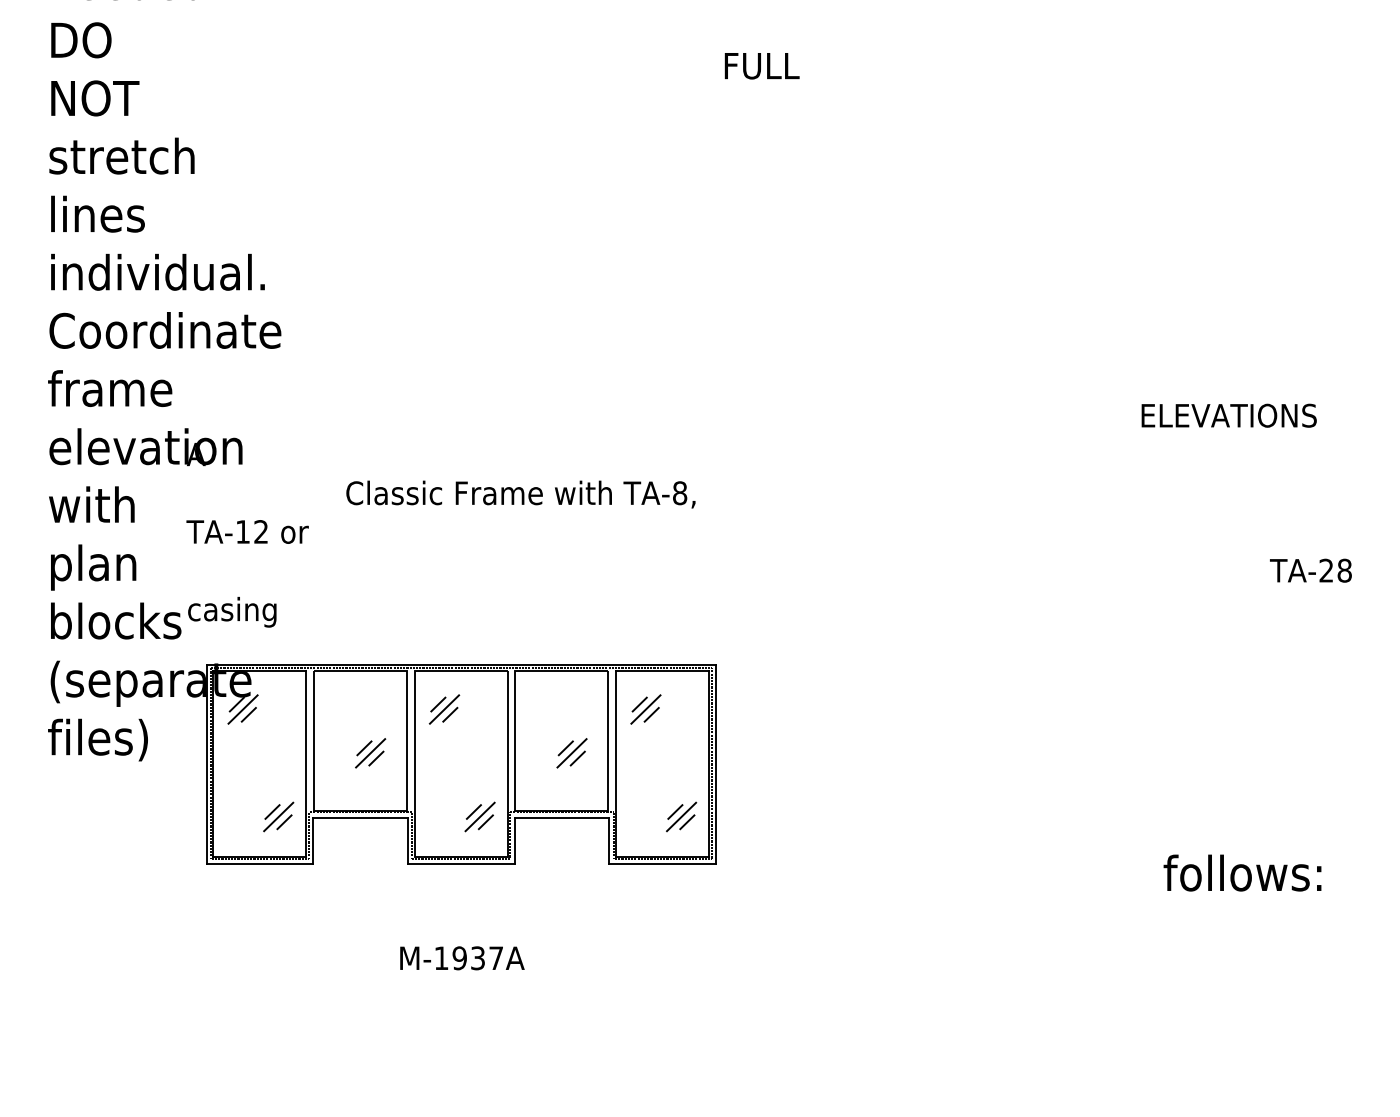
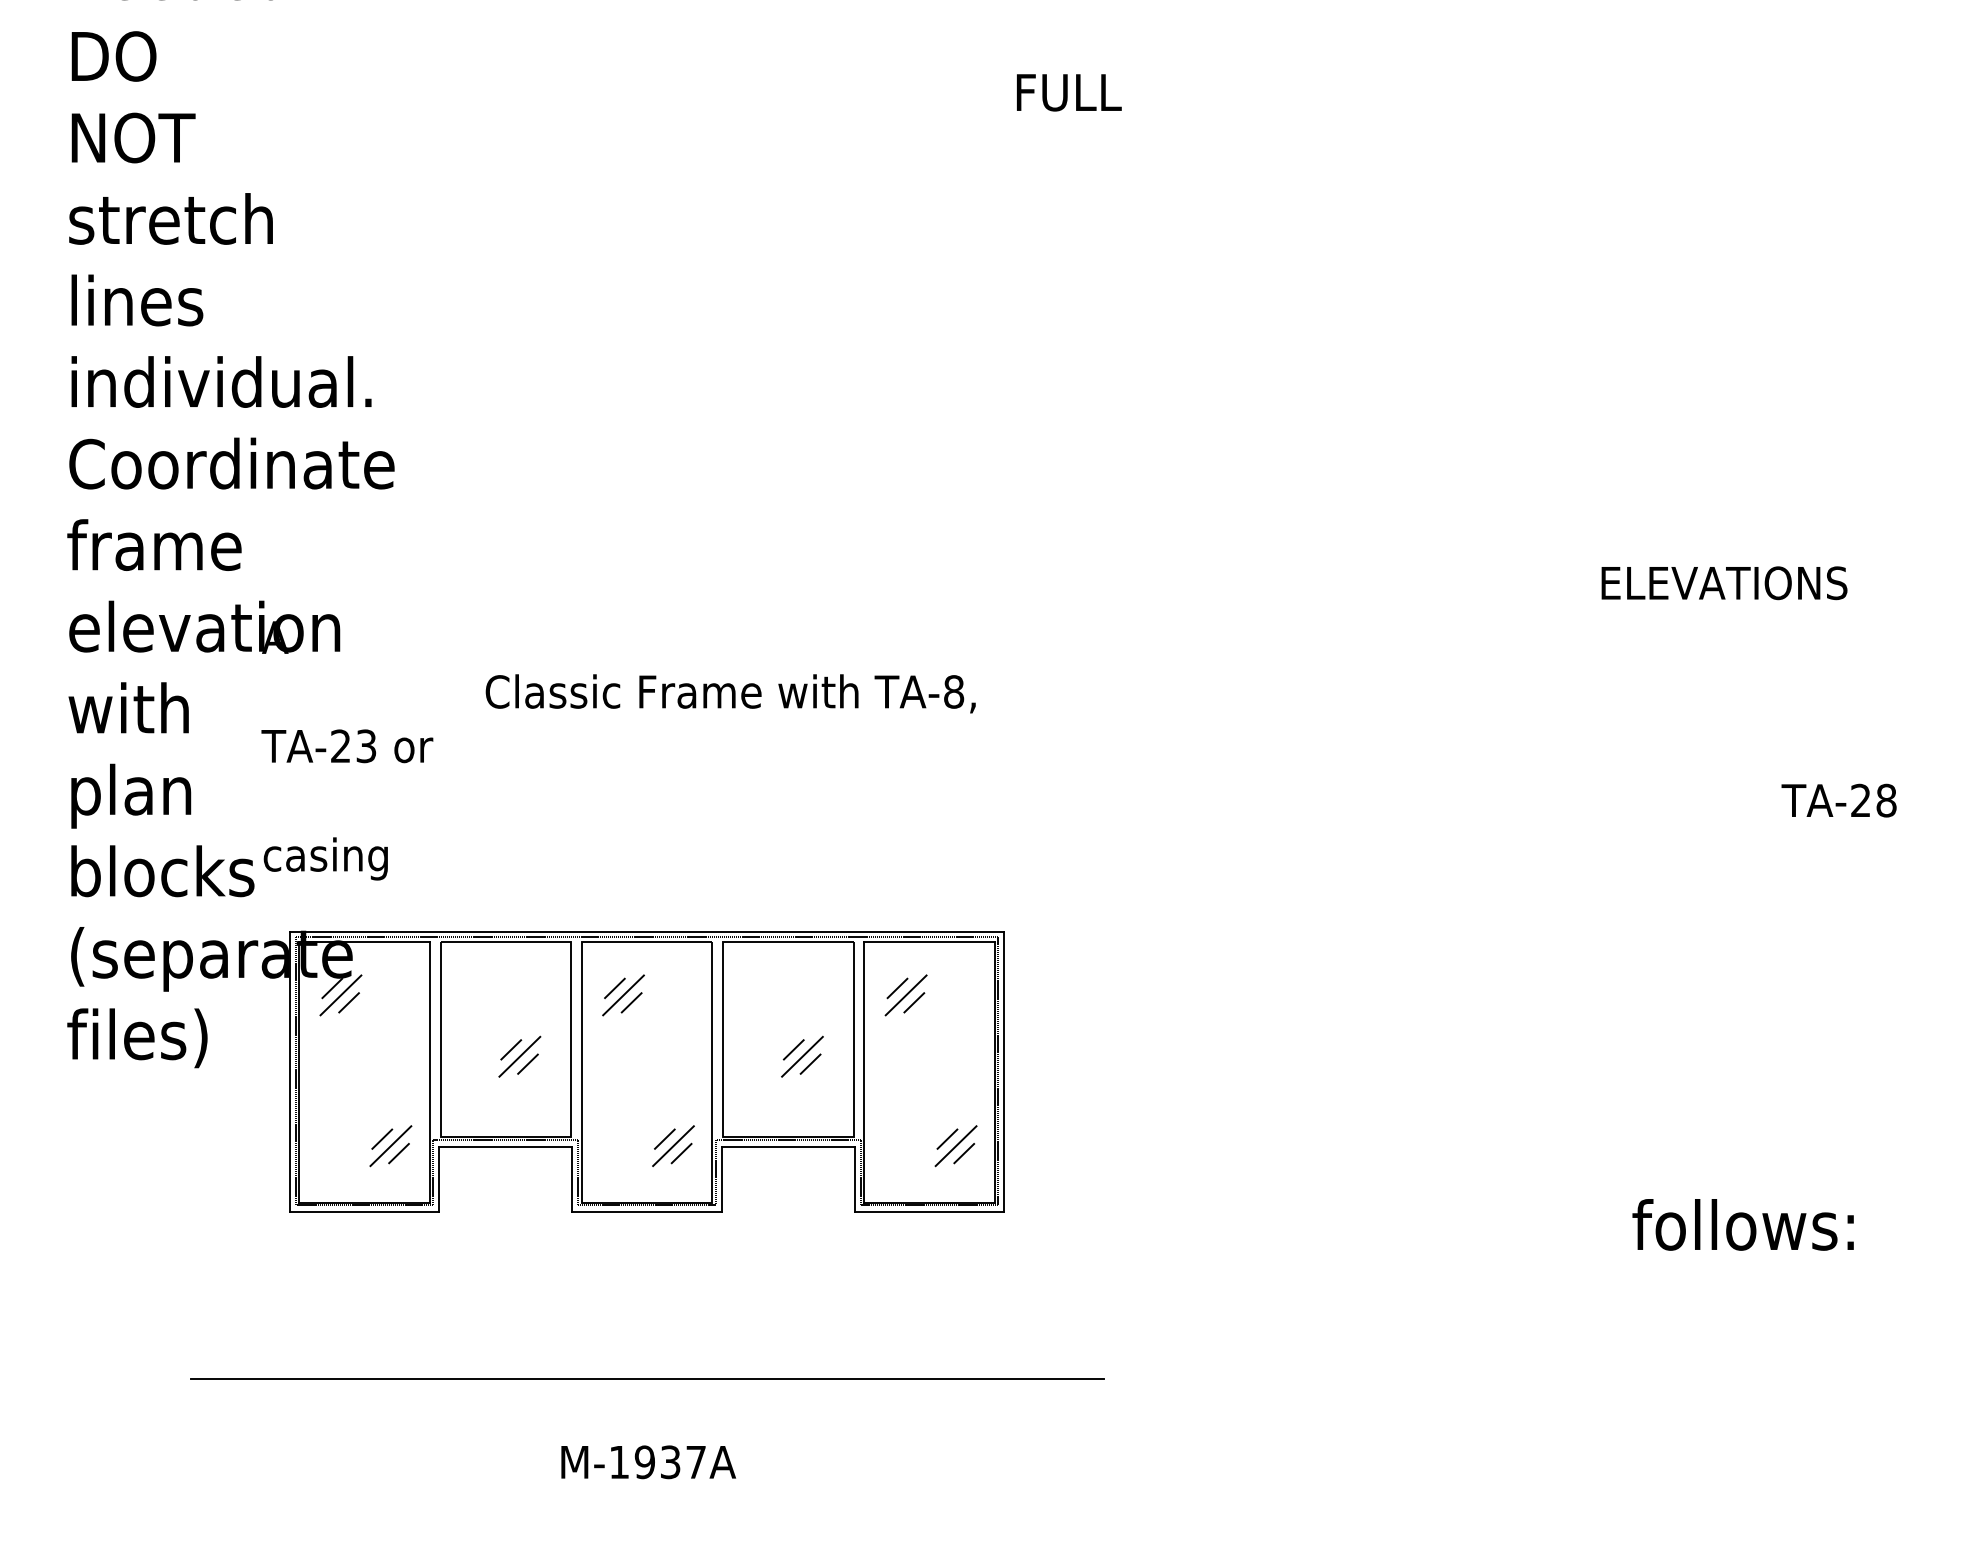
text: (252, 531) -> (354, 745), TA-12 -> TA-23
text: (462, 958) -> (648, 1462), moved
line: (460, 982) -> (645, 1378), added

